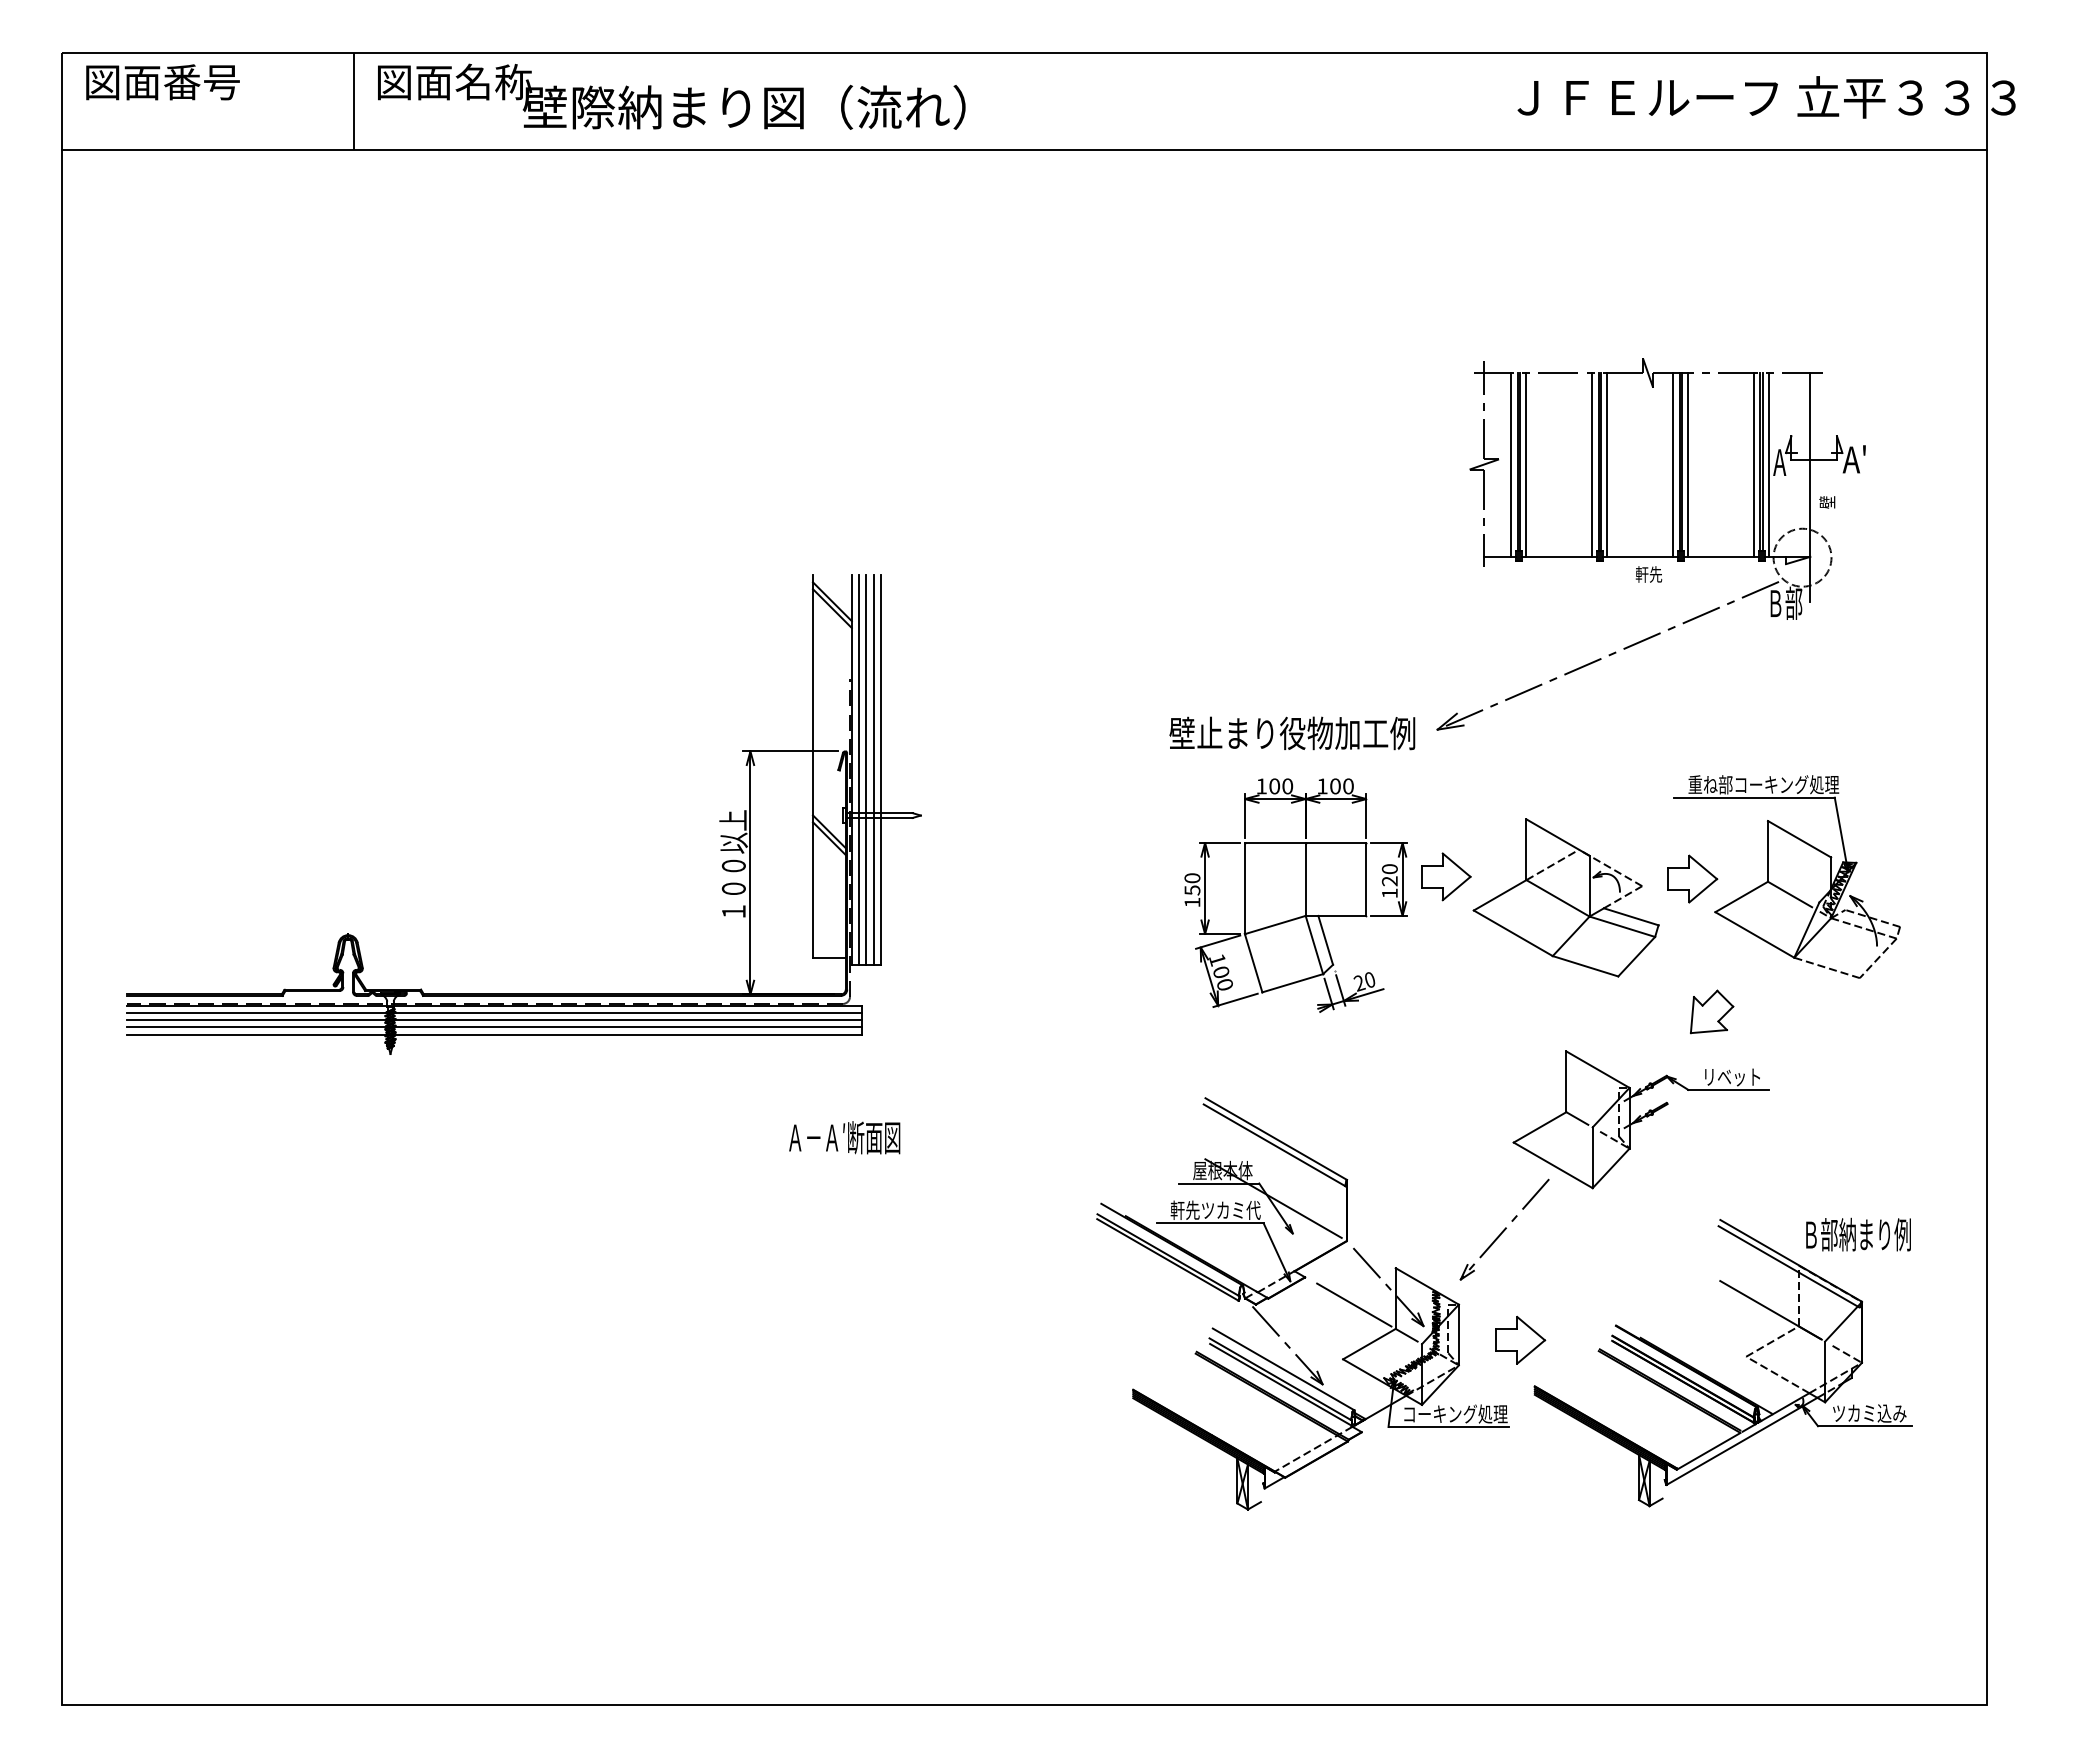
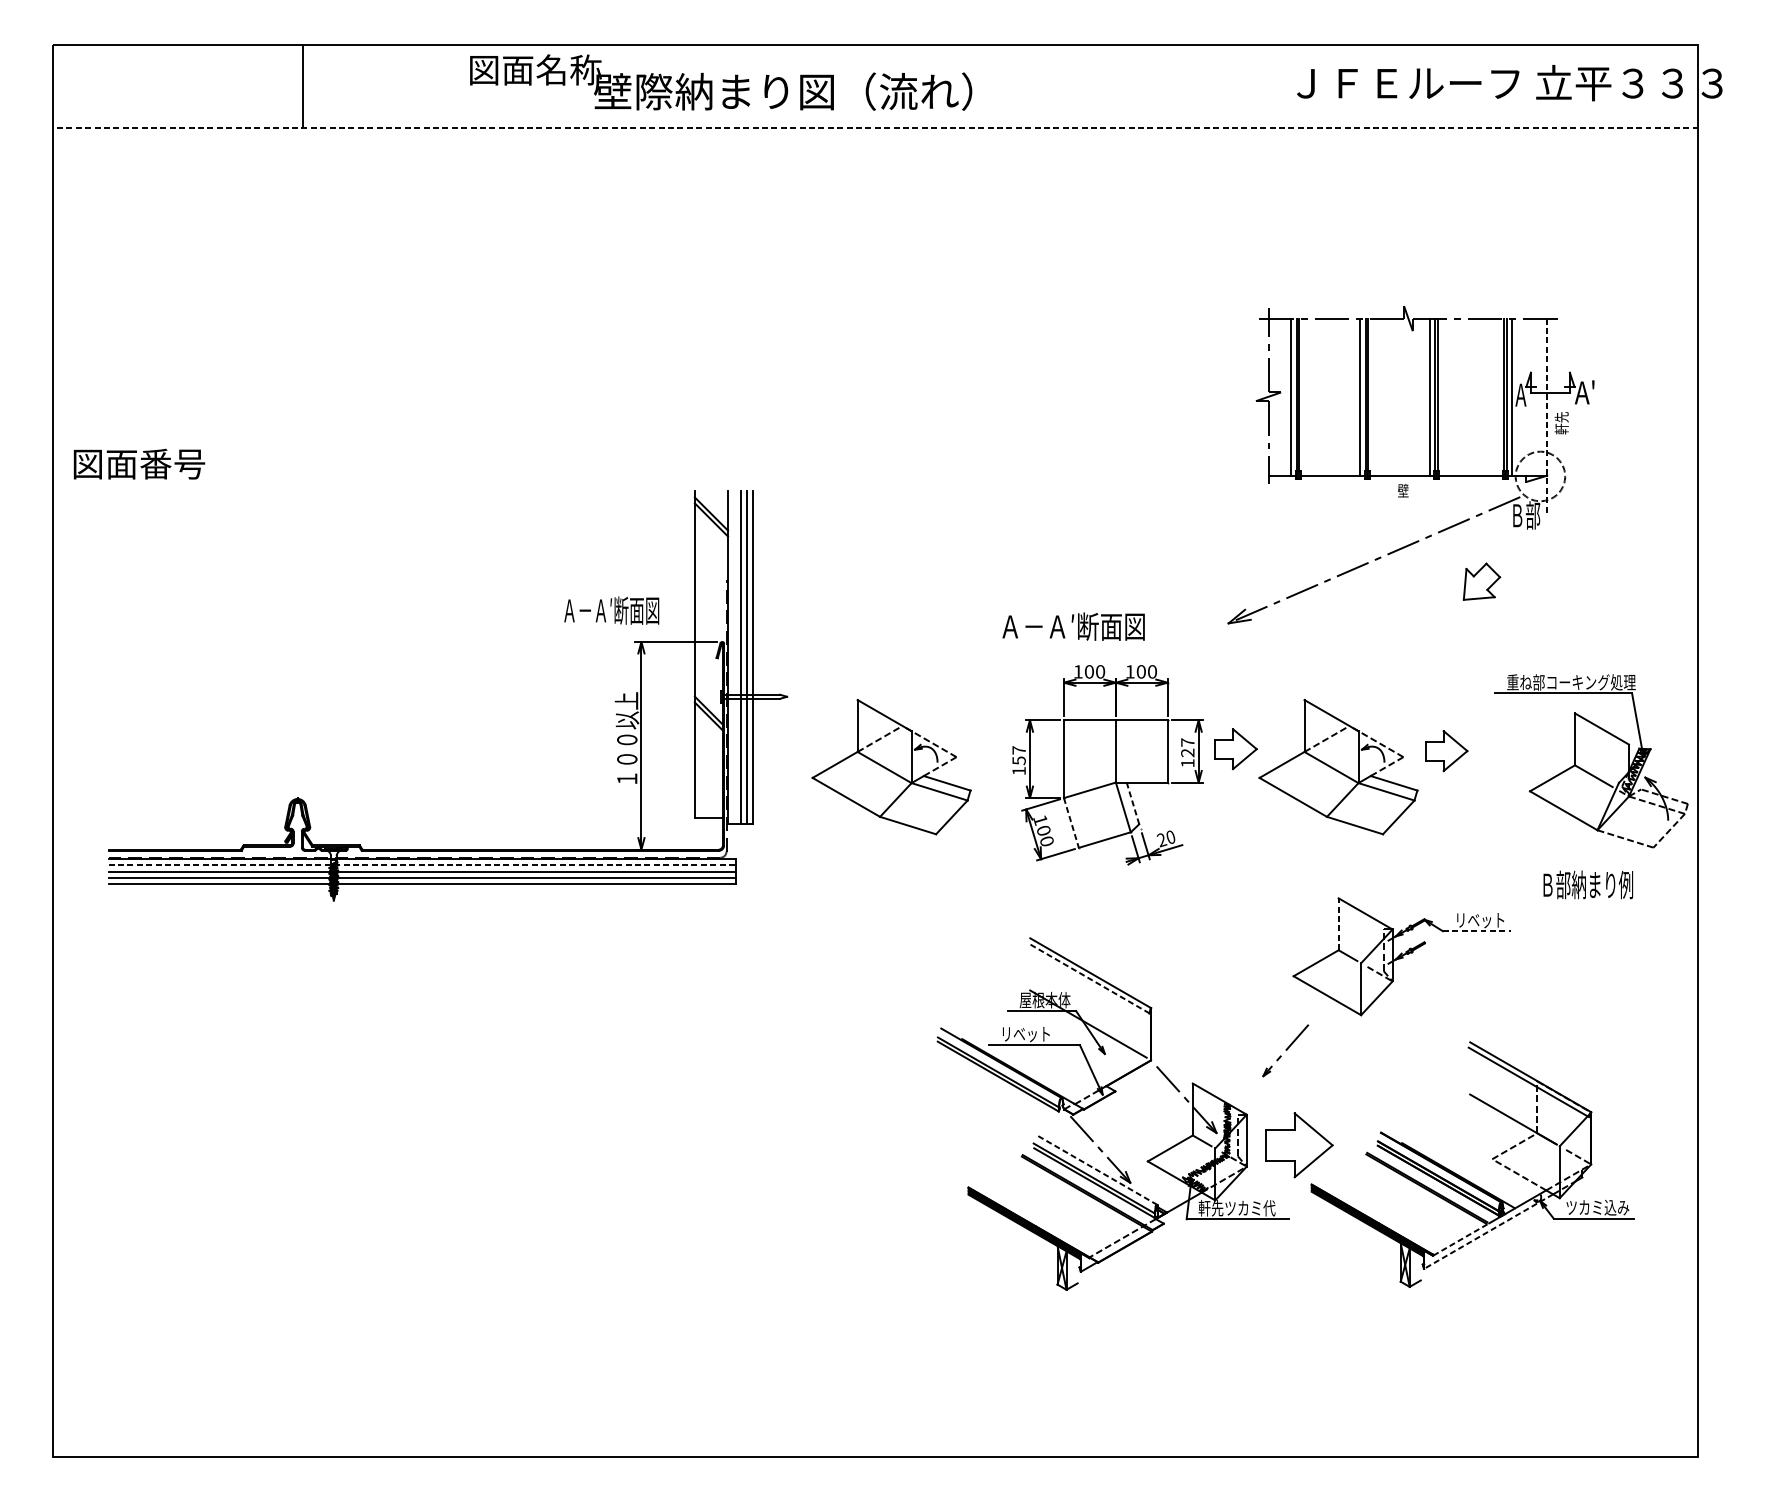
text: (162, 82) -> (139, 464), moved
text: (671, 96) -> (720, 82), moved
line: (1024, 150) -> (875, 128), solid -> dashed
line: (1526, 464) -> (1304, 396), removed
line: (1607, 464) -> (1373, 396), removed
line: (1688, 464) -> (1442, 396), removed
line: (1753, 464) -> (1498, 396), removed
line: (1810, 487) -> (1547, 416), solid -> dashed
text: (1827, 495) -> (1561, 423), 壁 -> 軒先
text: (1648, 574) -> (1408, 490), 軒先 -> 壁
text: (1292, 733) -> (1104, 626), 壁止まり役物加工例 -> Ａ－Ａ′断面図
line: (859, 769) -> (734, 657), removed
text: (1389, 869) -> (1187, 742), 120 -> 127
part: (1786, 876) -> (1590, 760), moved
text: (1192, 878) -> (1019, 750), 150 -> 157
part: (1042, 897) -> (890, 766), added
line: (1325, 940) -> (1132, 803), solid -> dashed
line: (1253, 963) -> (1071, 823), solid -> dashed
part: (1712, 1011) -> (1482, 581), moved
line: (494, 1012) -> (422, 865), solid -> dashed
line: (1566, 1081) -> (1338, 924), solid -> dashed
line: (1728, 1089) -> (1477, 930), solid -> dashed
text: (844, 1137) -> (611, 610), moved
line: (1274, 1145) -> (1089, 978), solid -> dashed
text: (1215, 1209) -> (1038, 1033), 軒先ツカミ代 -> リベット
part: (1504, 1229) -> (1285, 1050), size x0.6
text: (1858, 1234) -> (1588, 884), moved
line: (1354, 1304) -> (1157, 1114), removed
part: (1520, 1339) -> (1299, 1144), size x1.6
line: (1283, 1369) -> (1096, 1170), solid -> dashed
text: (1454, 1413) -> (1243, 1207), コーキング処理 -> 軒先ツカミ代
line: (1741, 1441) -> (1488, 1231), solid -> dashed
line: (1708, 1451) -> (1460, 1240), solid -> dashed

